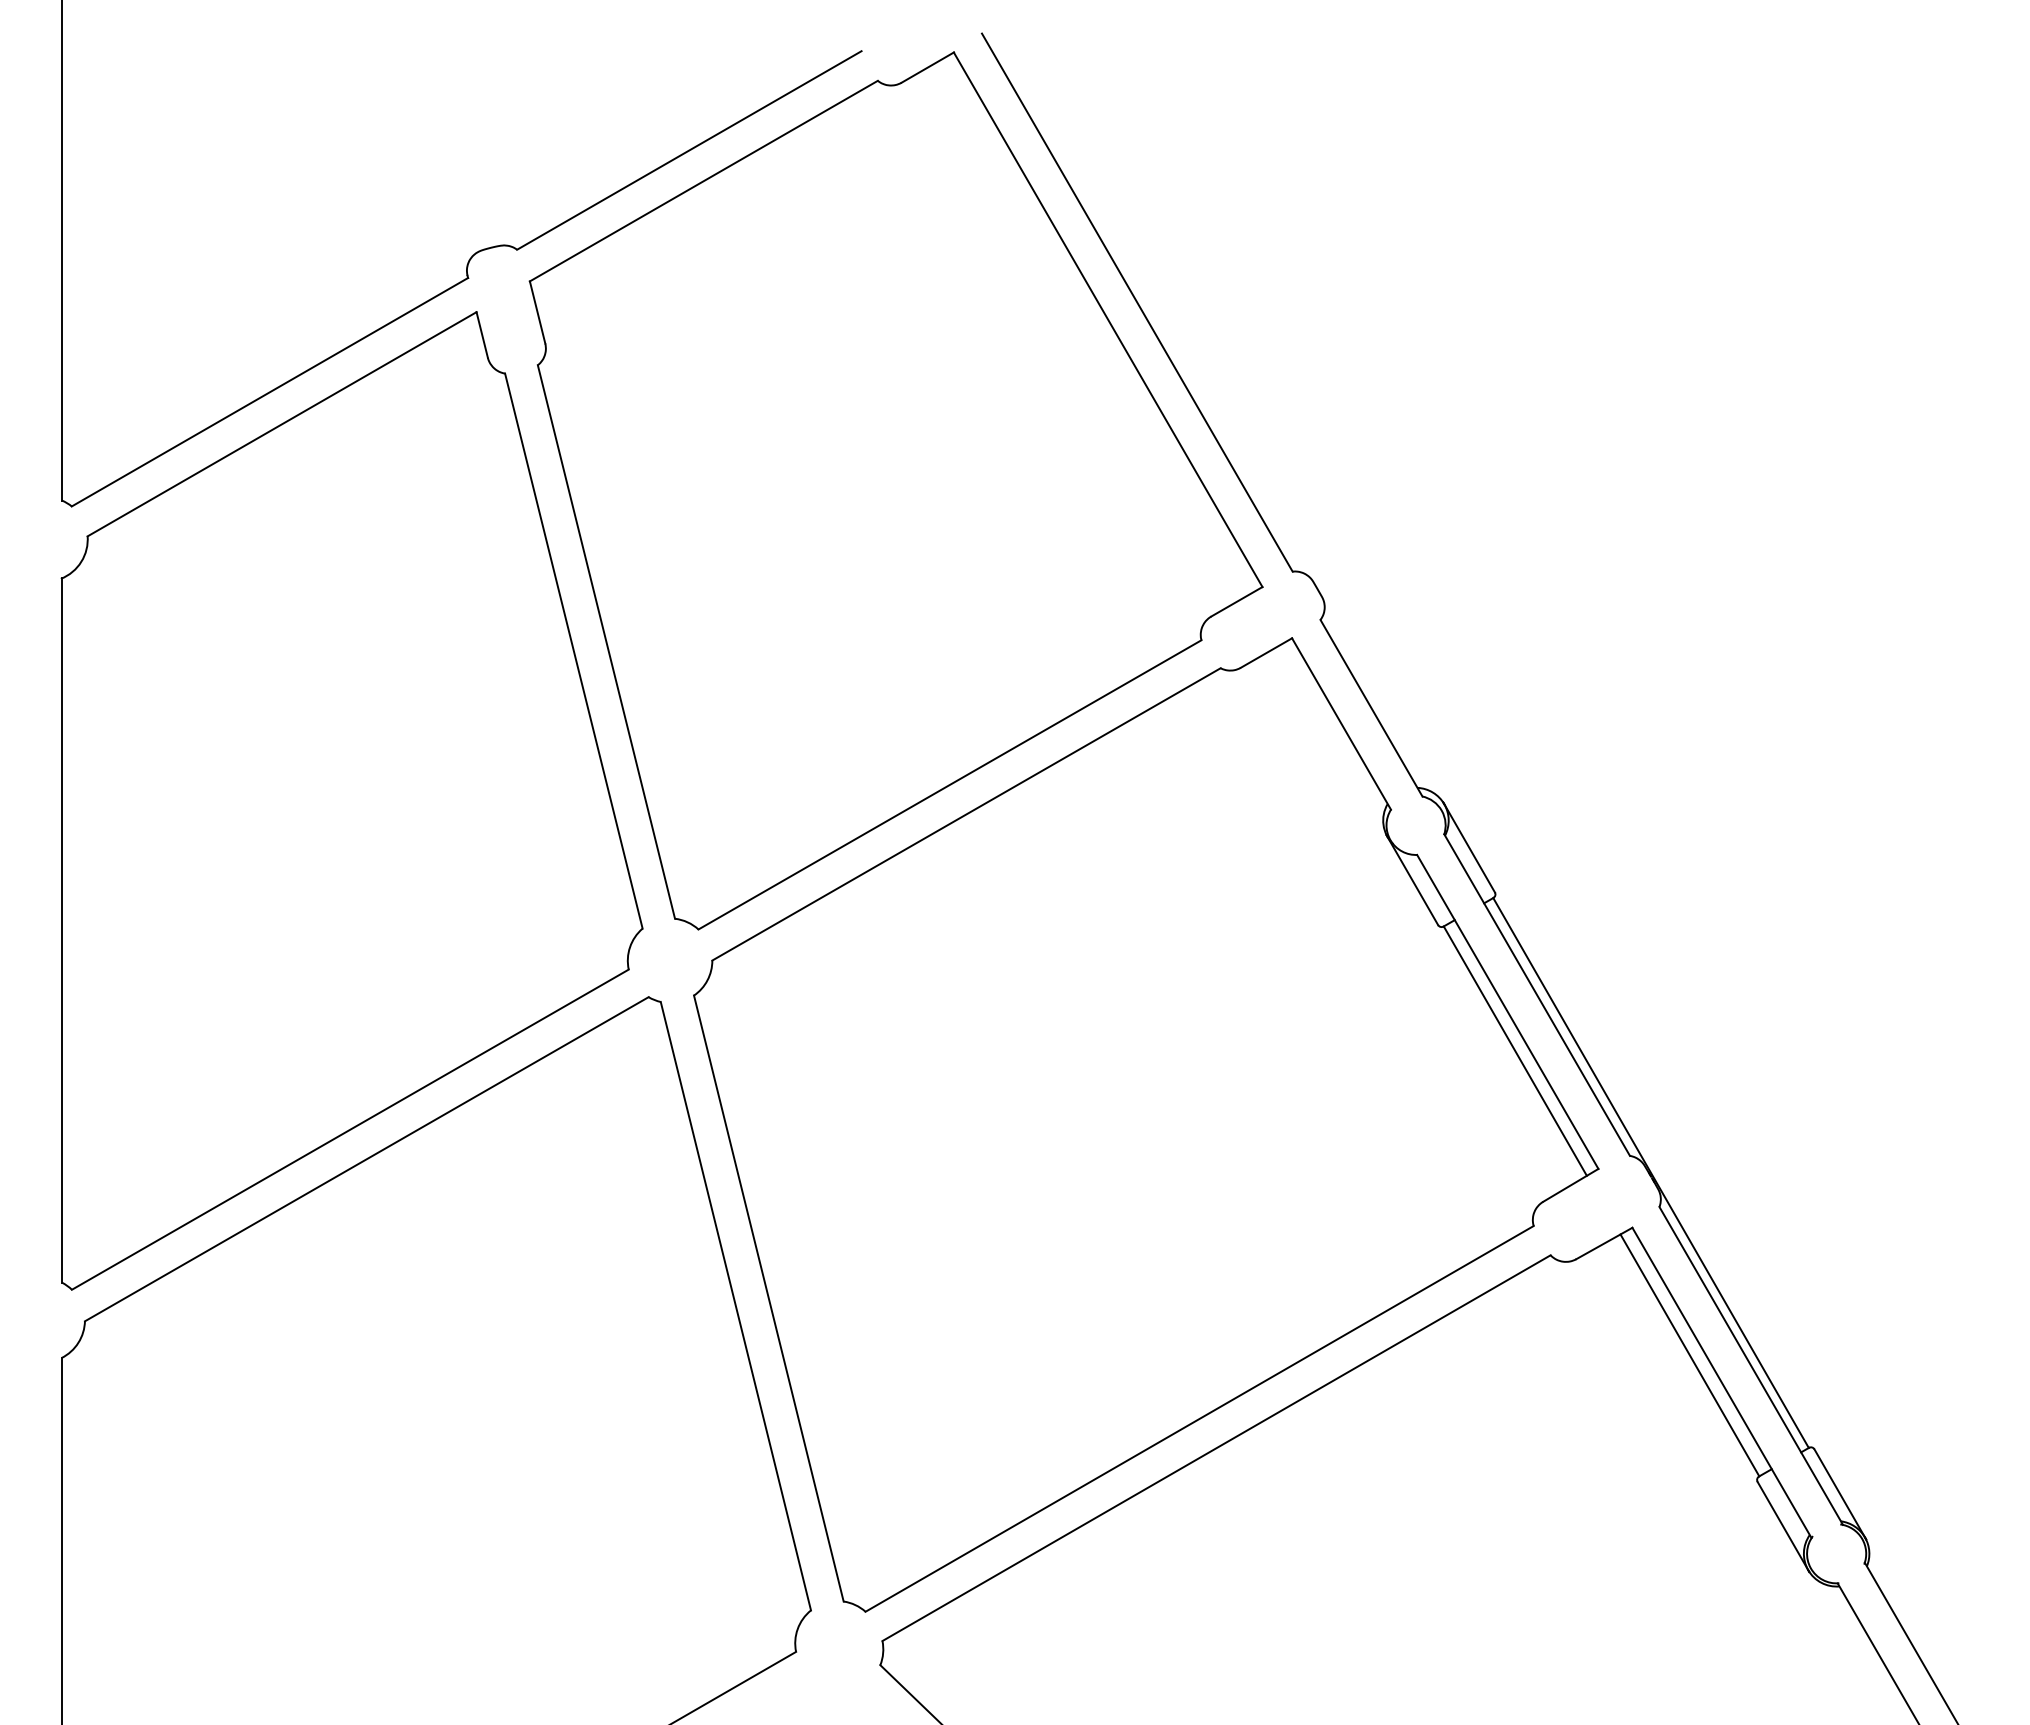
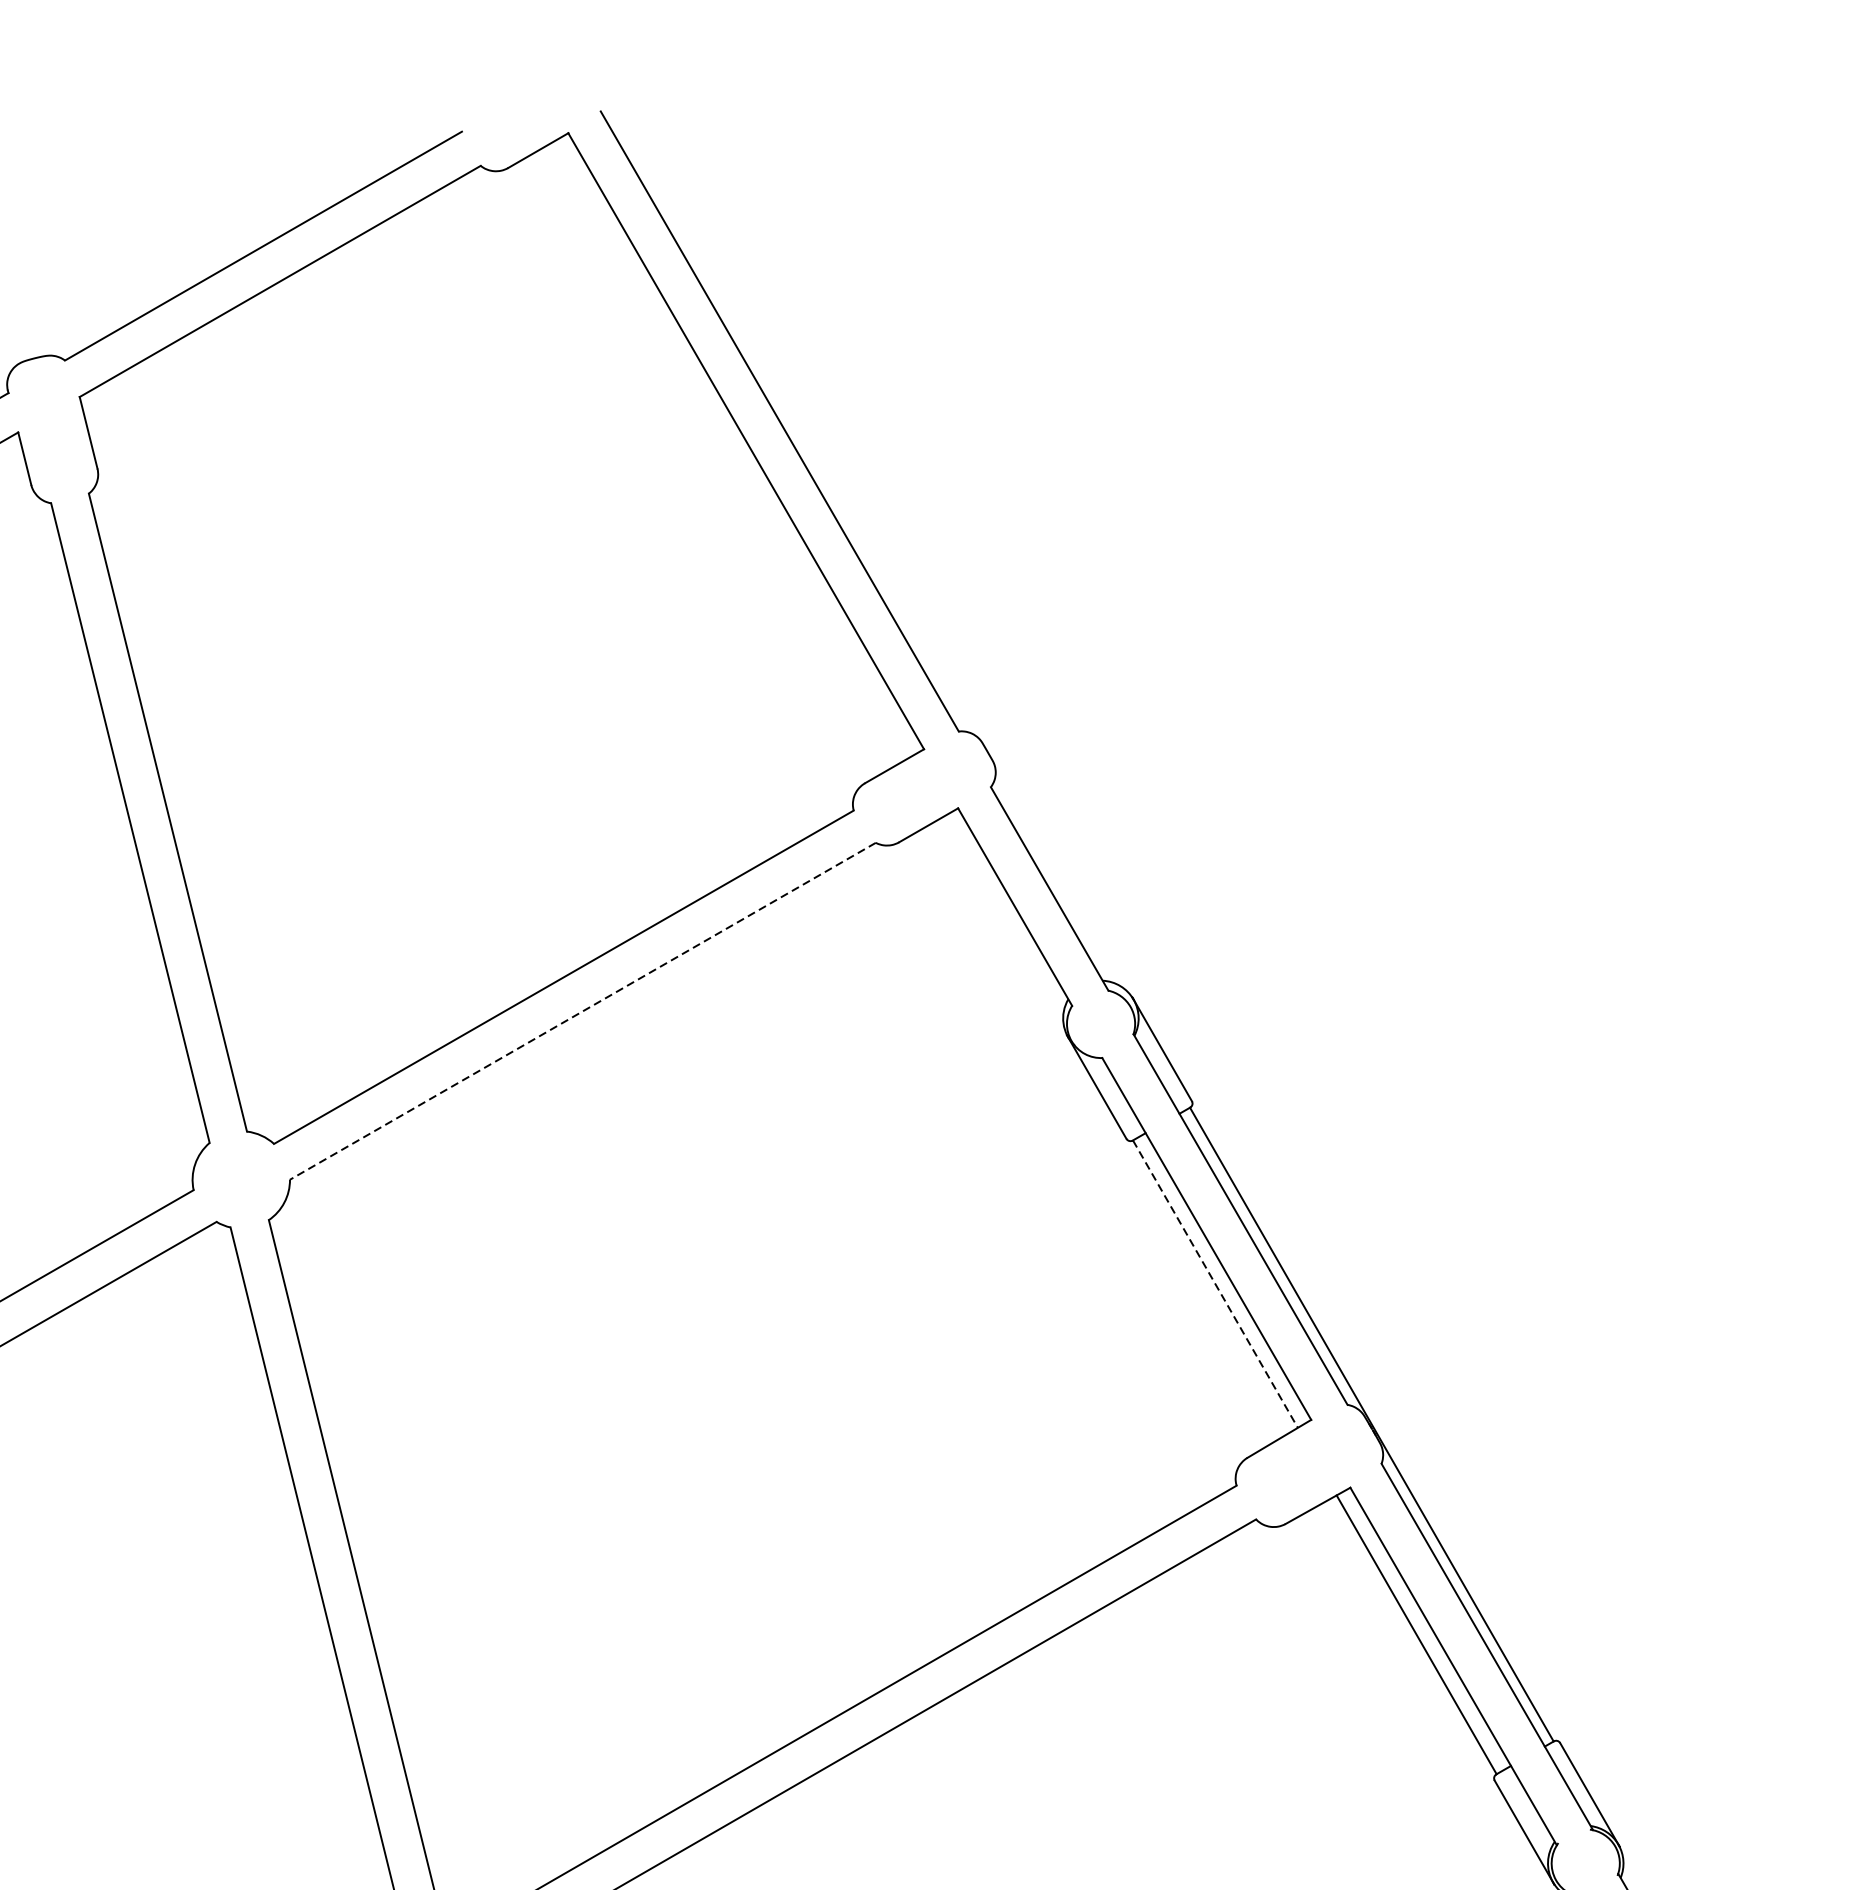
line: (966, 814) -> (582, 1011), solid -> dashed
line: (1515, 1051) -> (1215, 1284), solid -> dashed

